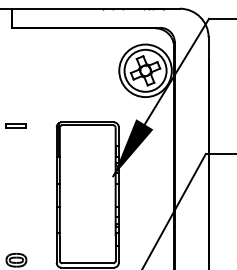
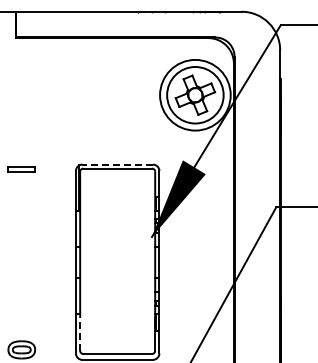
line: (87, 122) -> (117, 164), solid -> dashed
line: (60, 248) -> (80, 333), solid -> dashed

